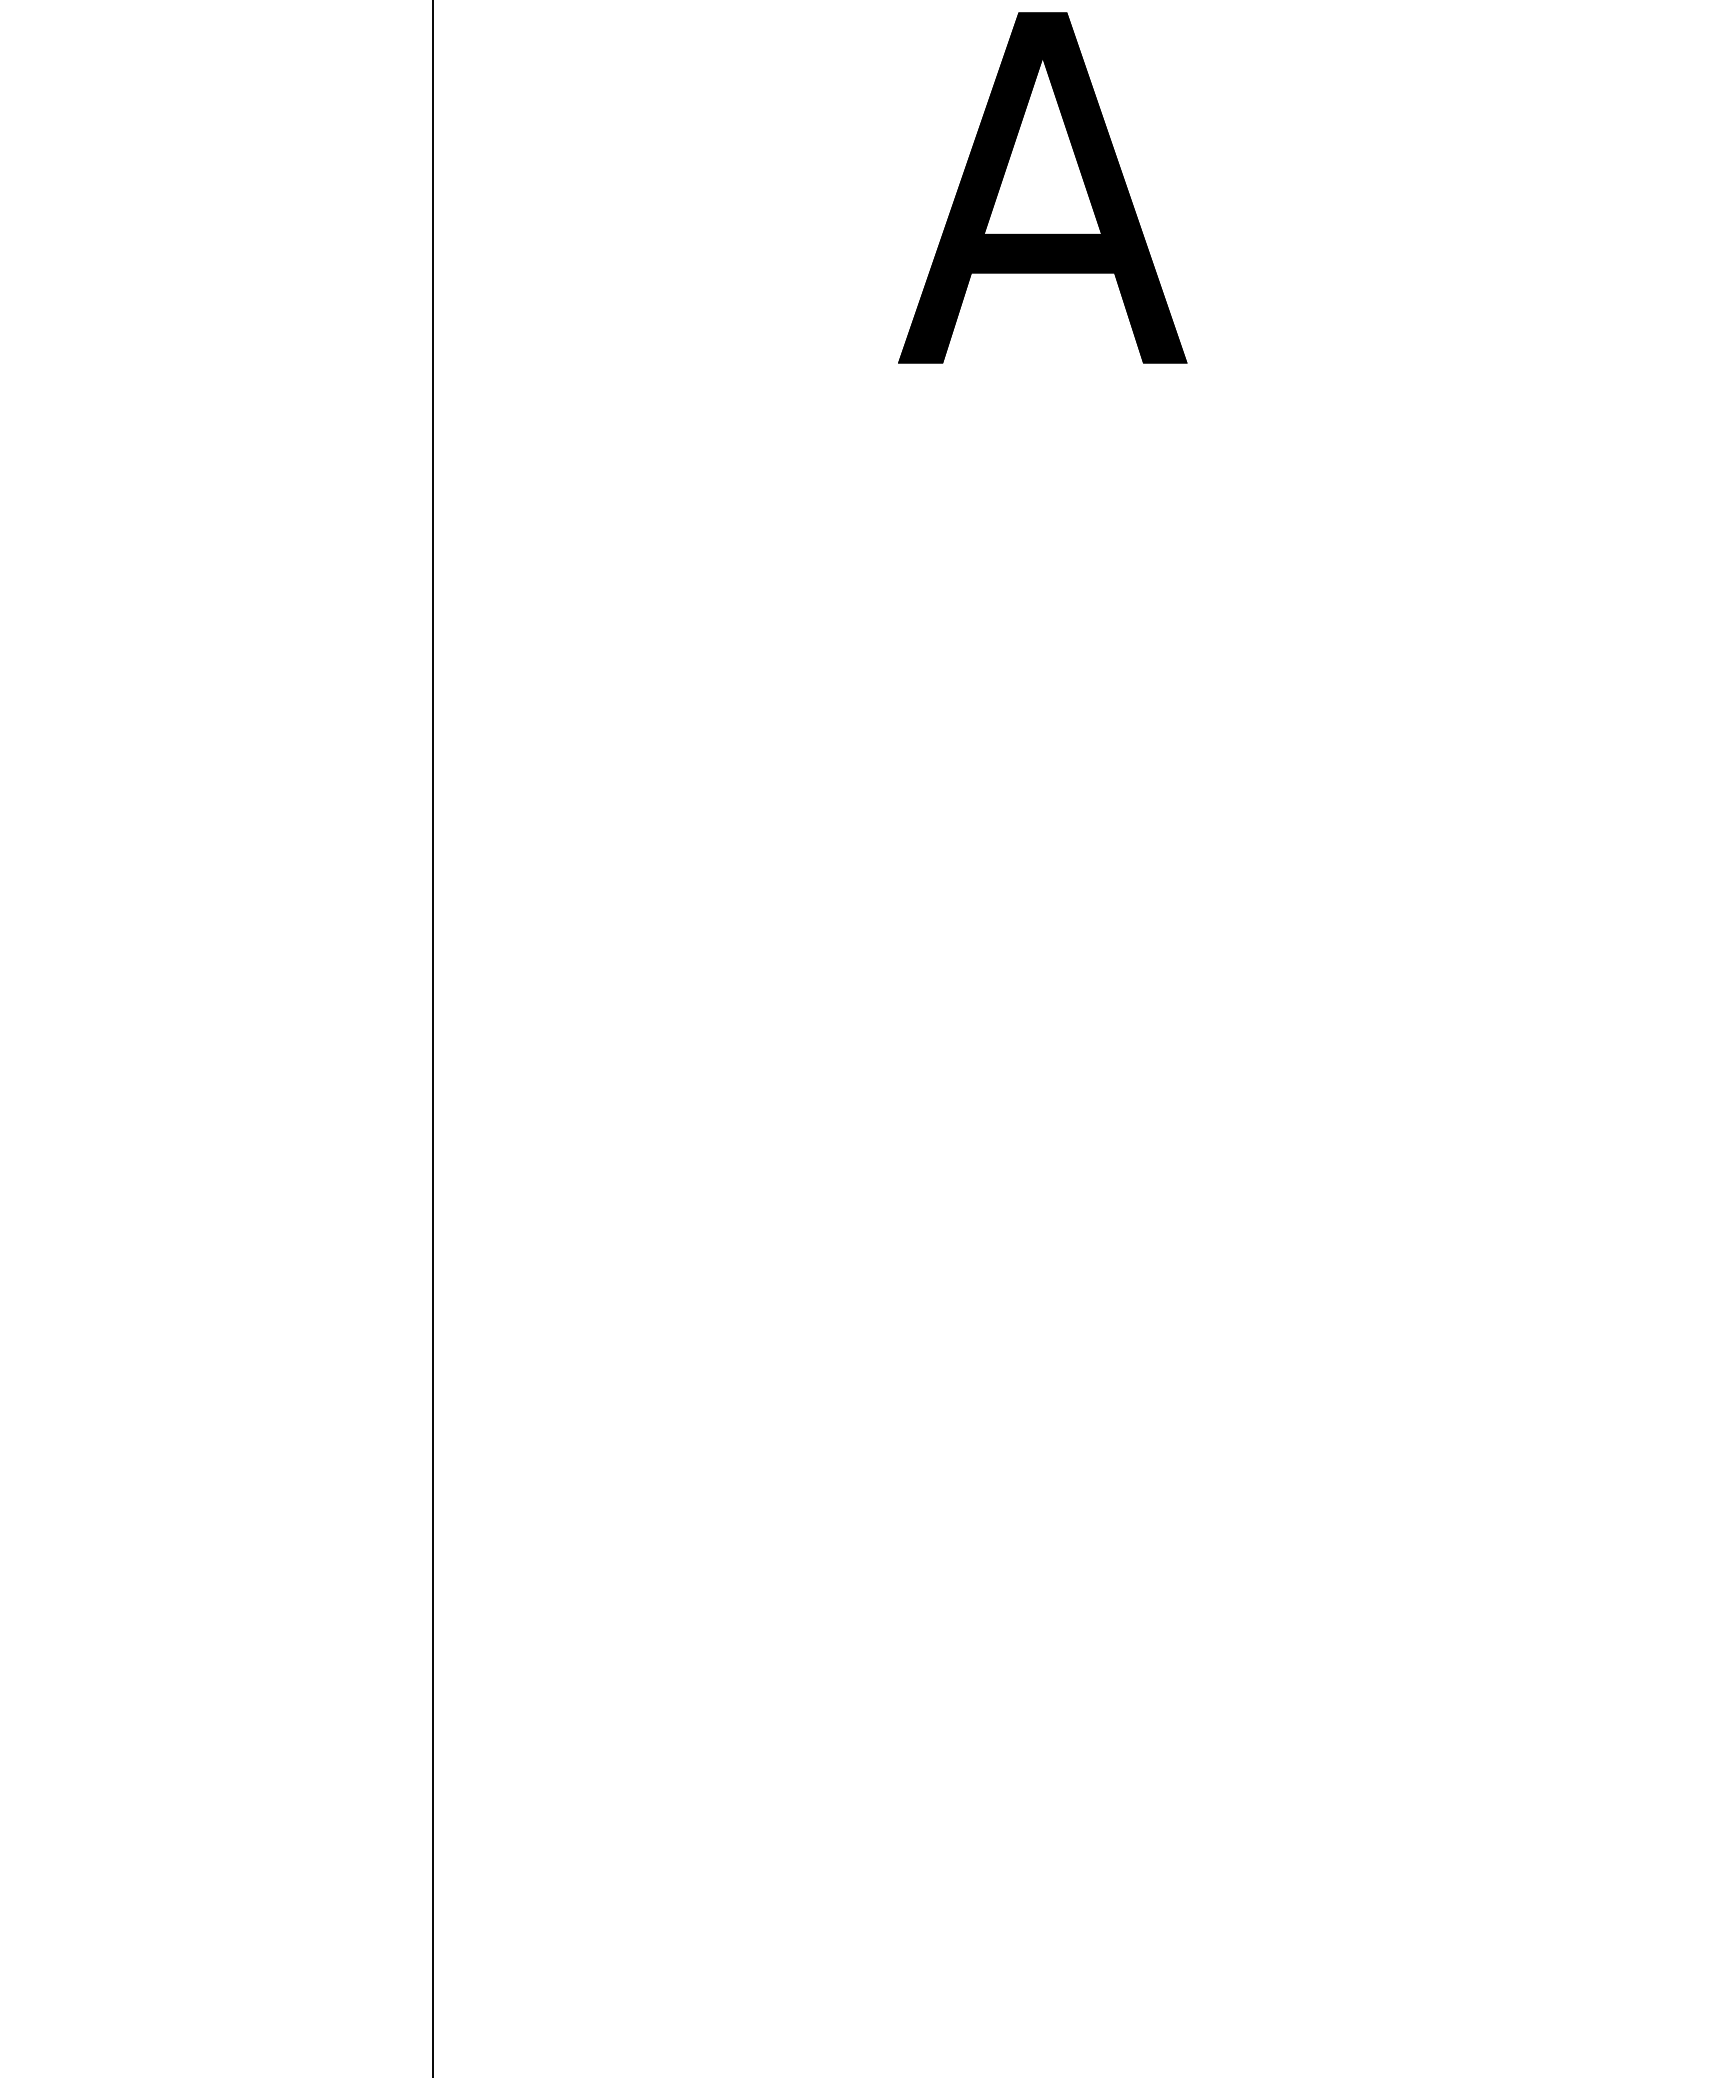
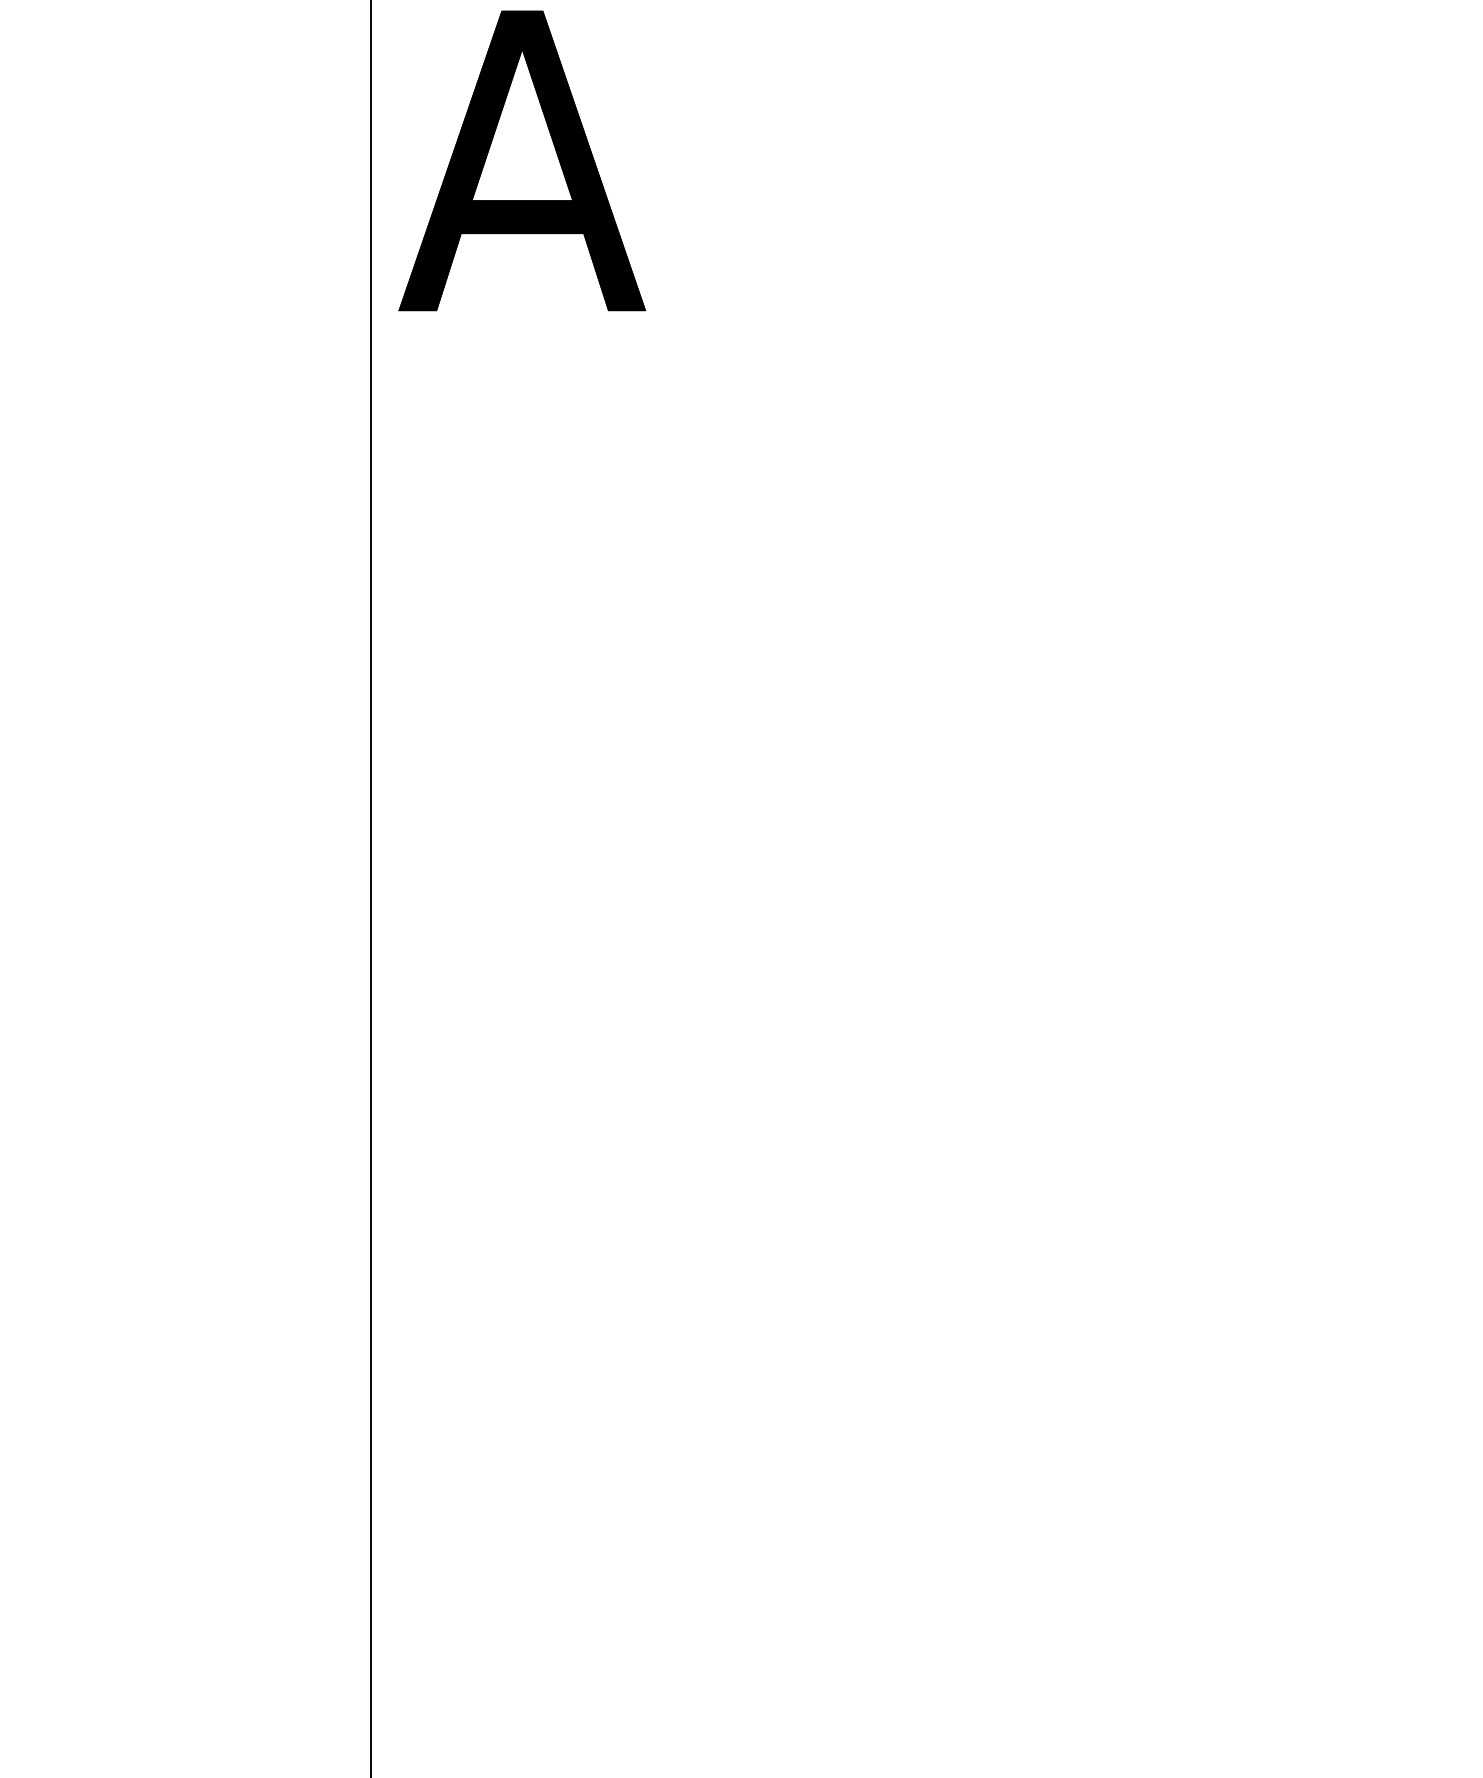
text: (1042, 187) -> (522, 160), moved

